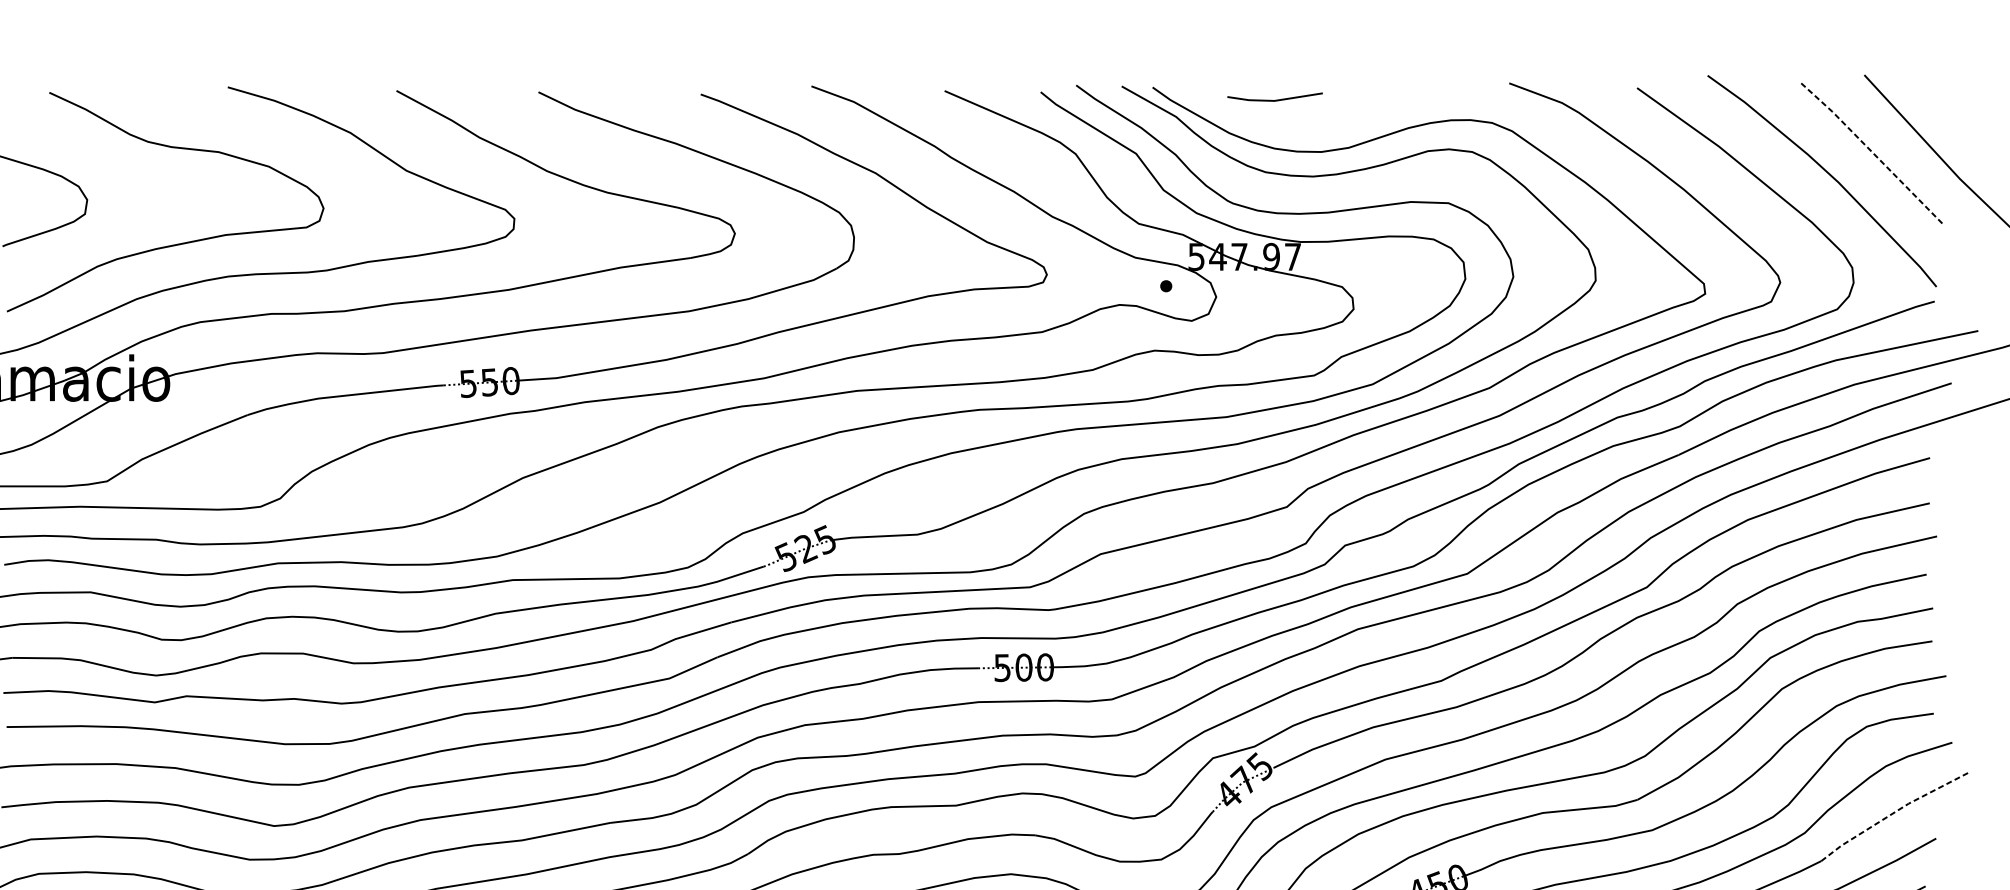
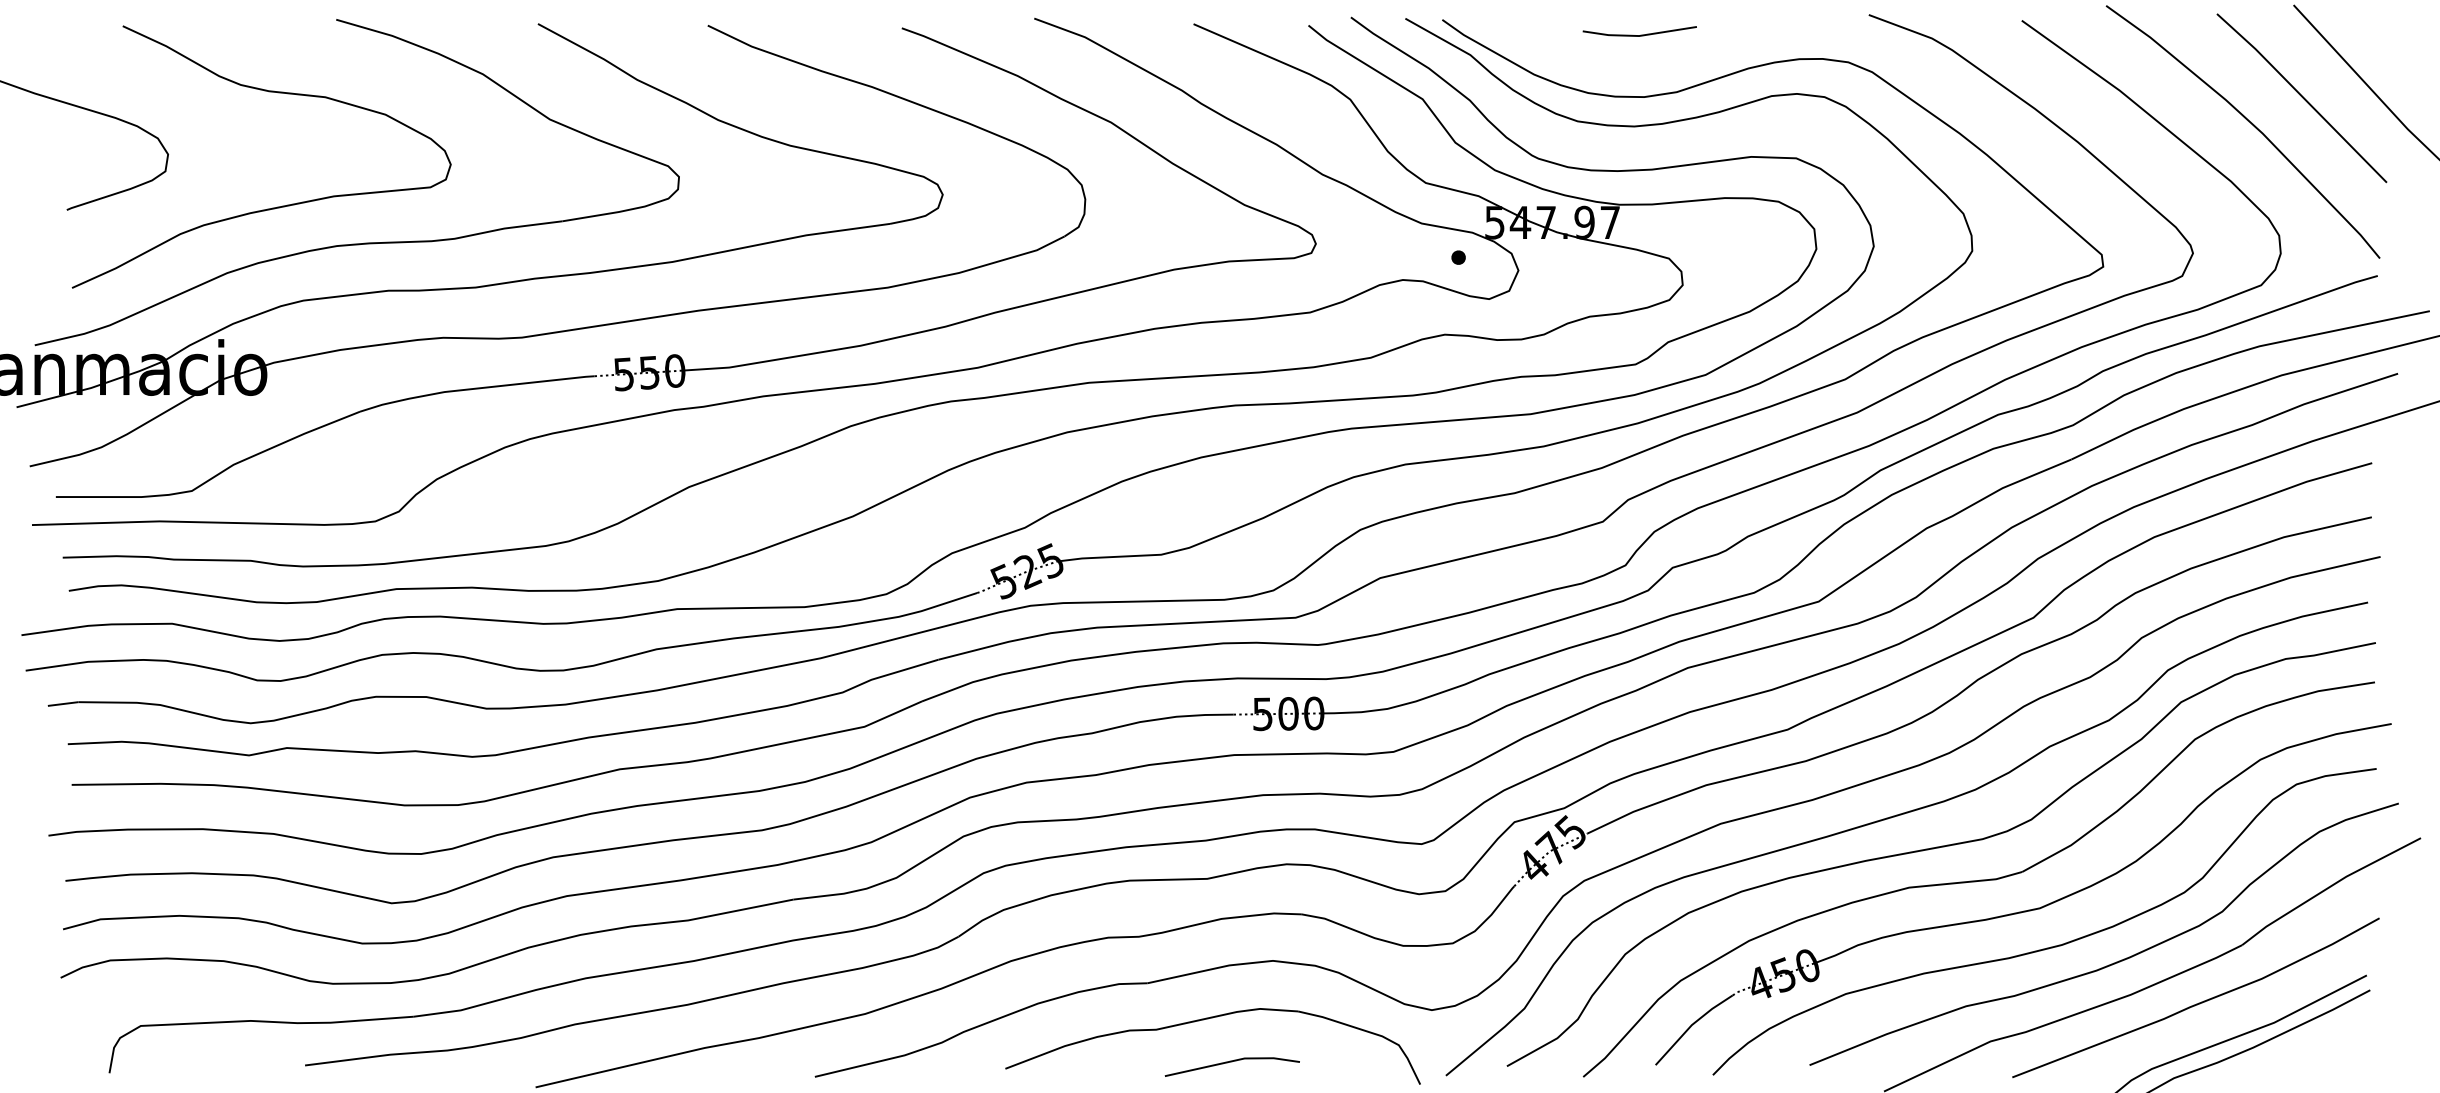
line: (1275, 99) -> (1640, 34), moved
line: (1871, 151) -> (2302, 96), dashed -> solid
line: (1893, 812) -> (2328, 887), dashed -> solid

